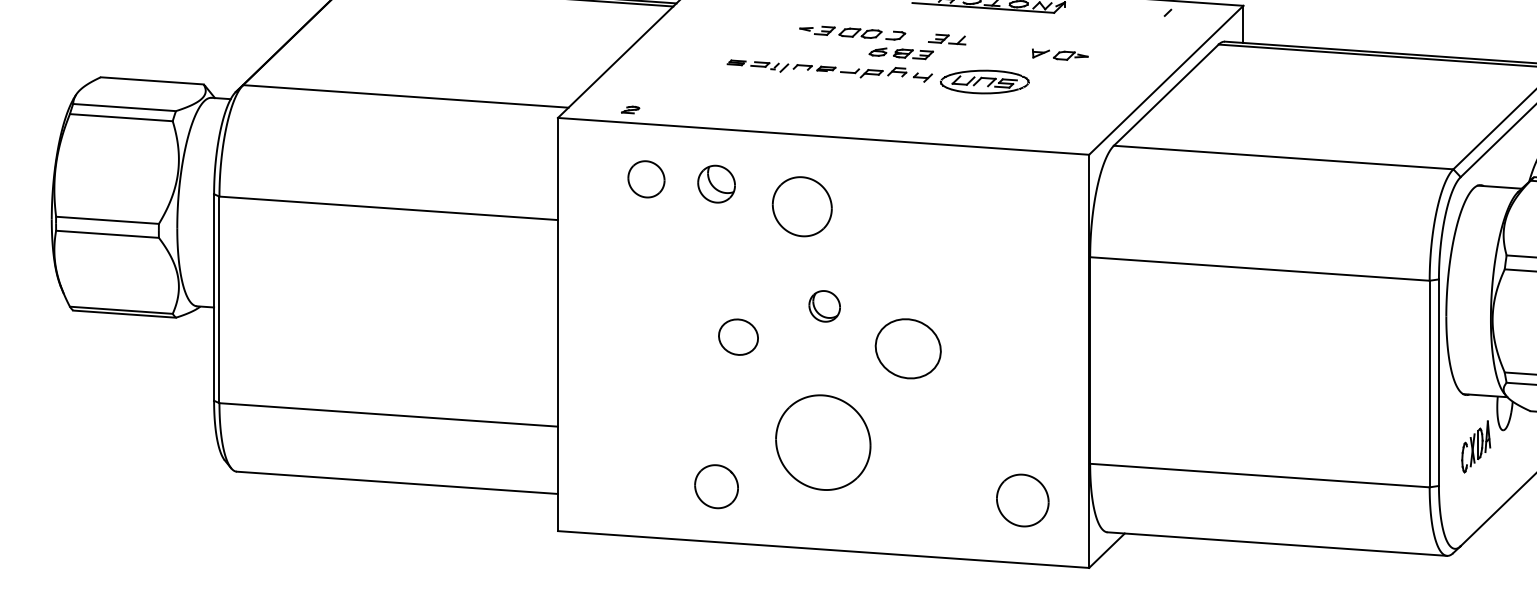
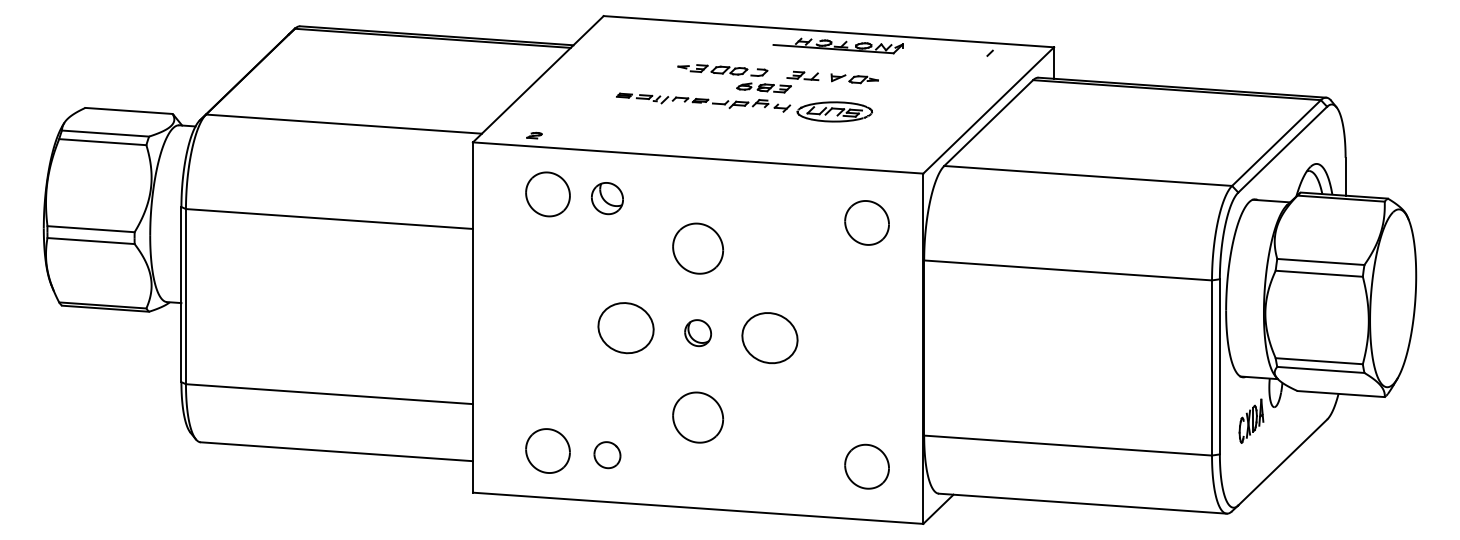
part: (1059, 54) -> (854, 78), moved
part: (645, 179) -> (547, 194), size x1.43
part: (802, 206) -> (698, 248), moved
part: (1022, 212) -> (866, 222), added
part: (823, 306) -> (697, 333), moved
part: (737, 337) -> (625, 328), size x1.67
part: (823, 442) -> (698, 417), size x0.62
part: (645, 481) -> (547, 450), added
part: (716, 487) -> (607, 455), size x0.71

